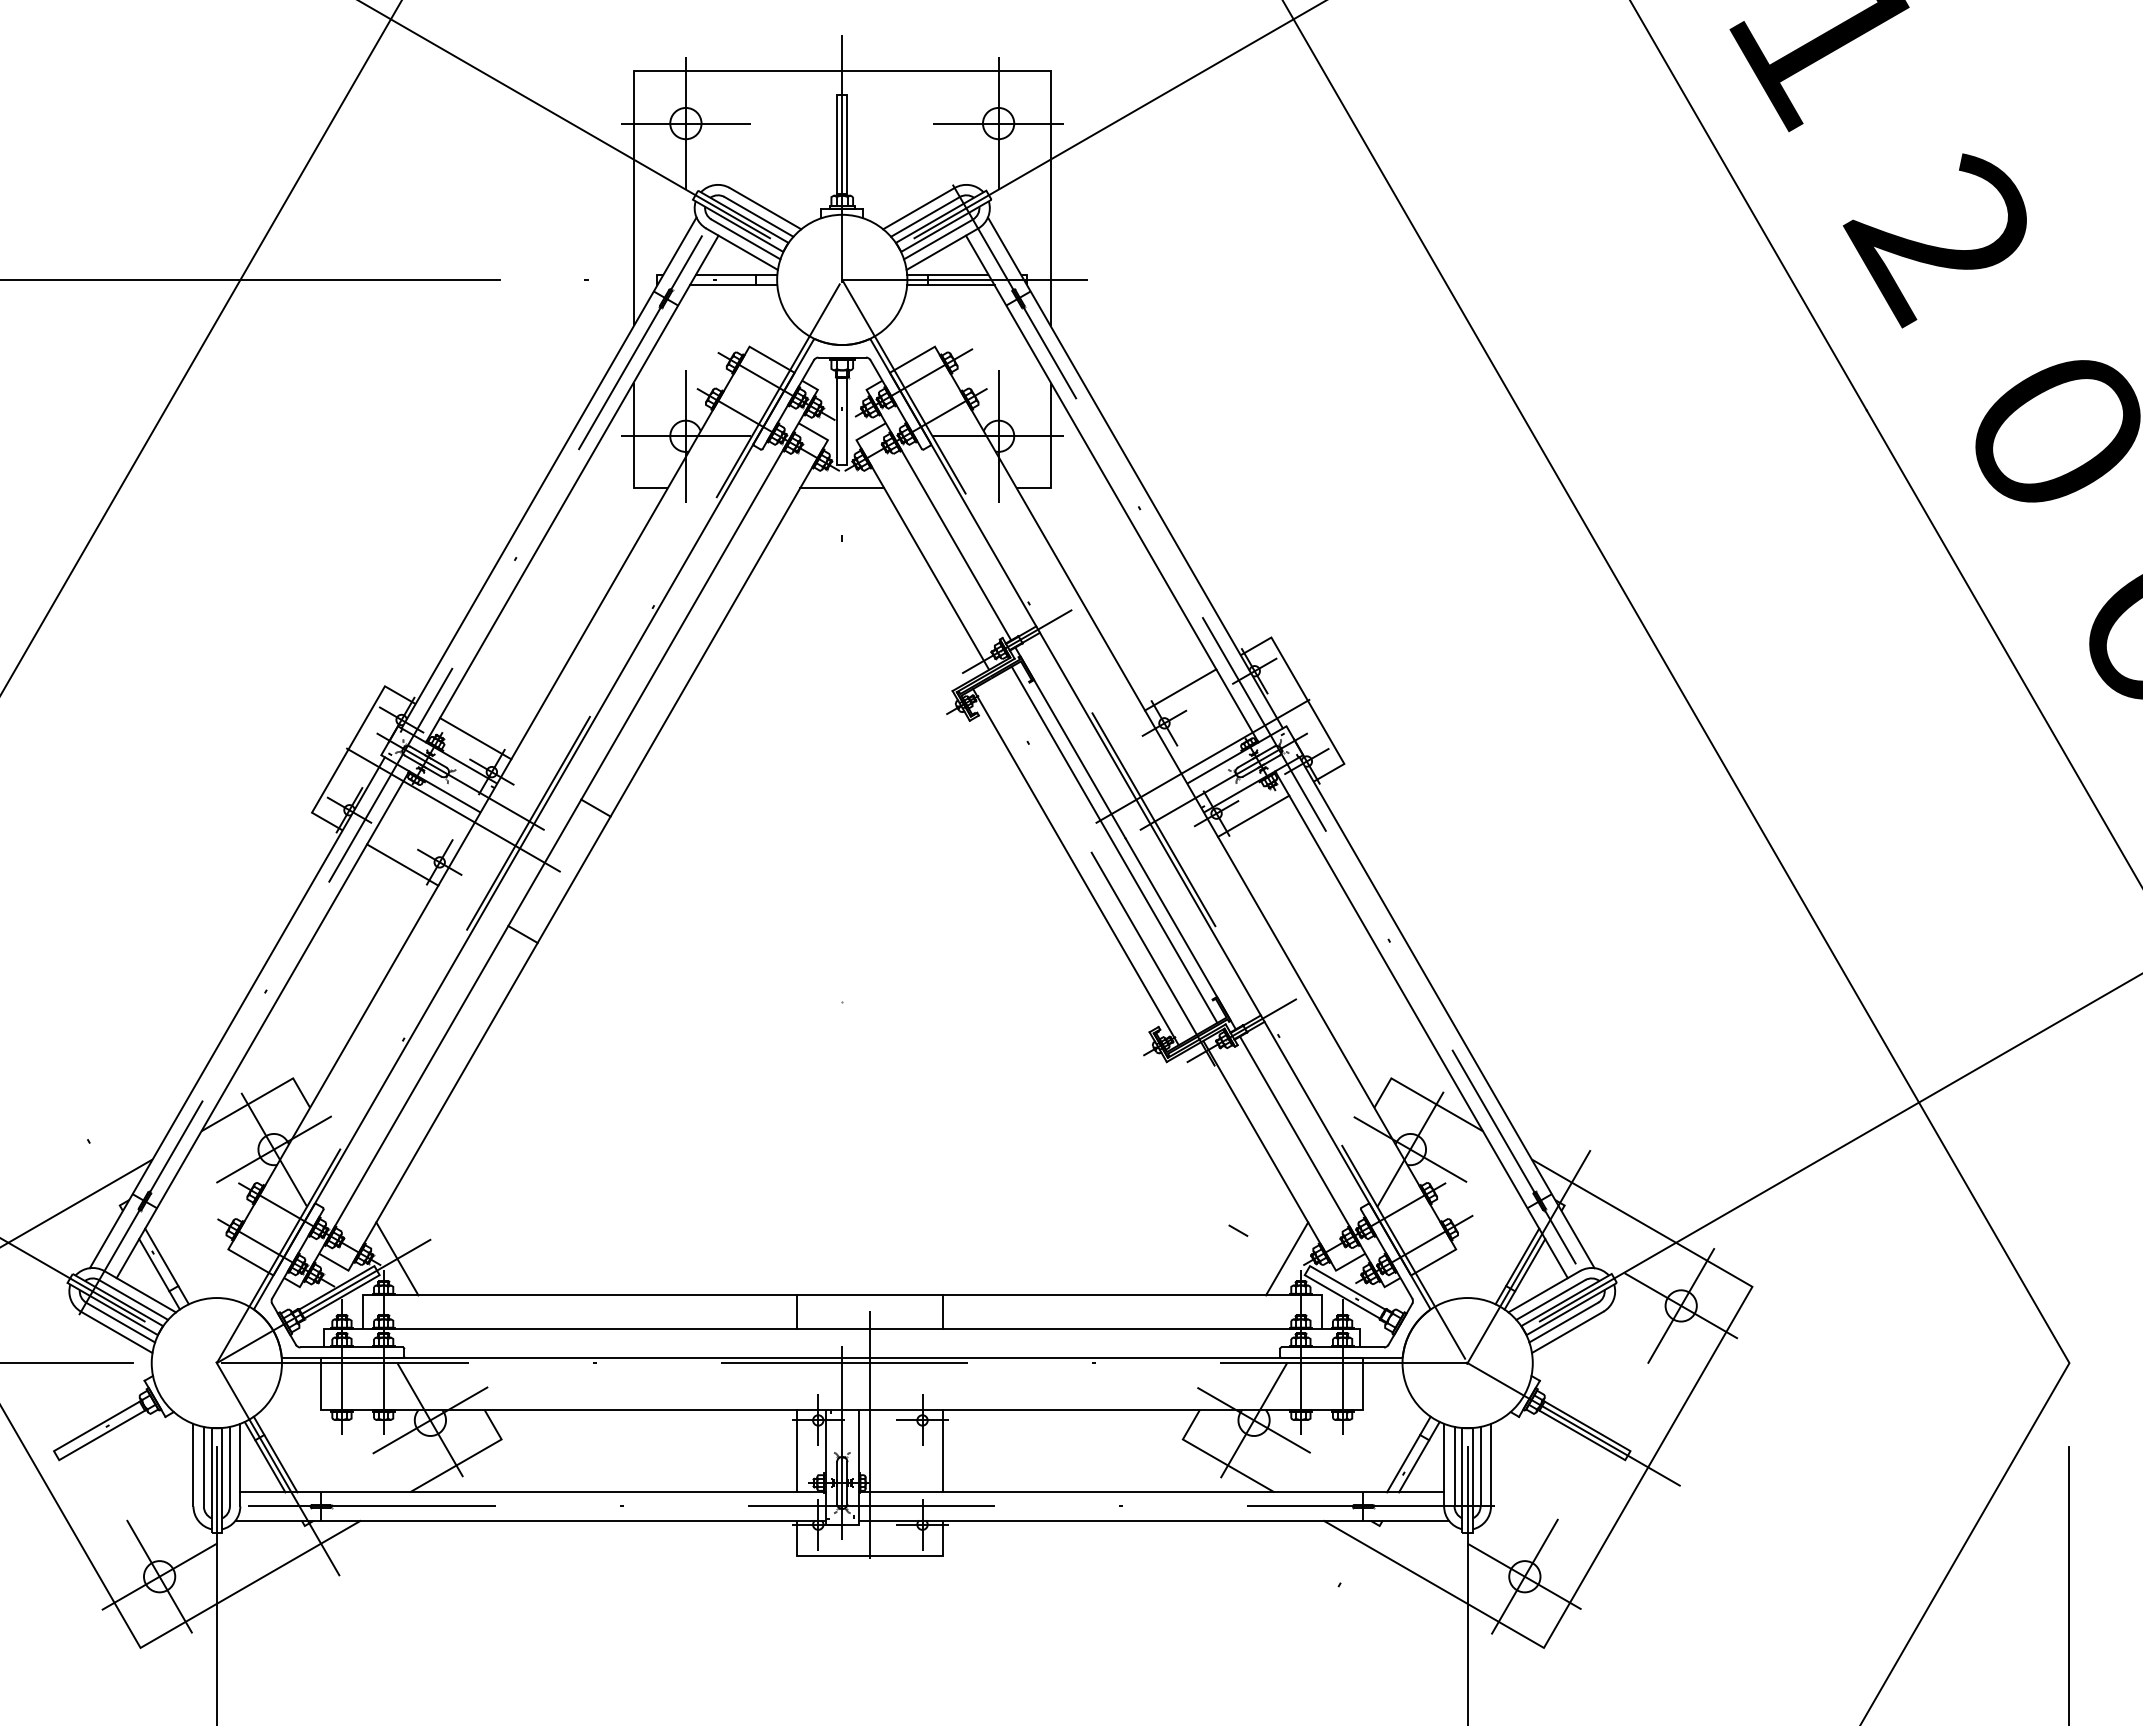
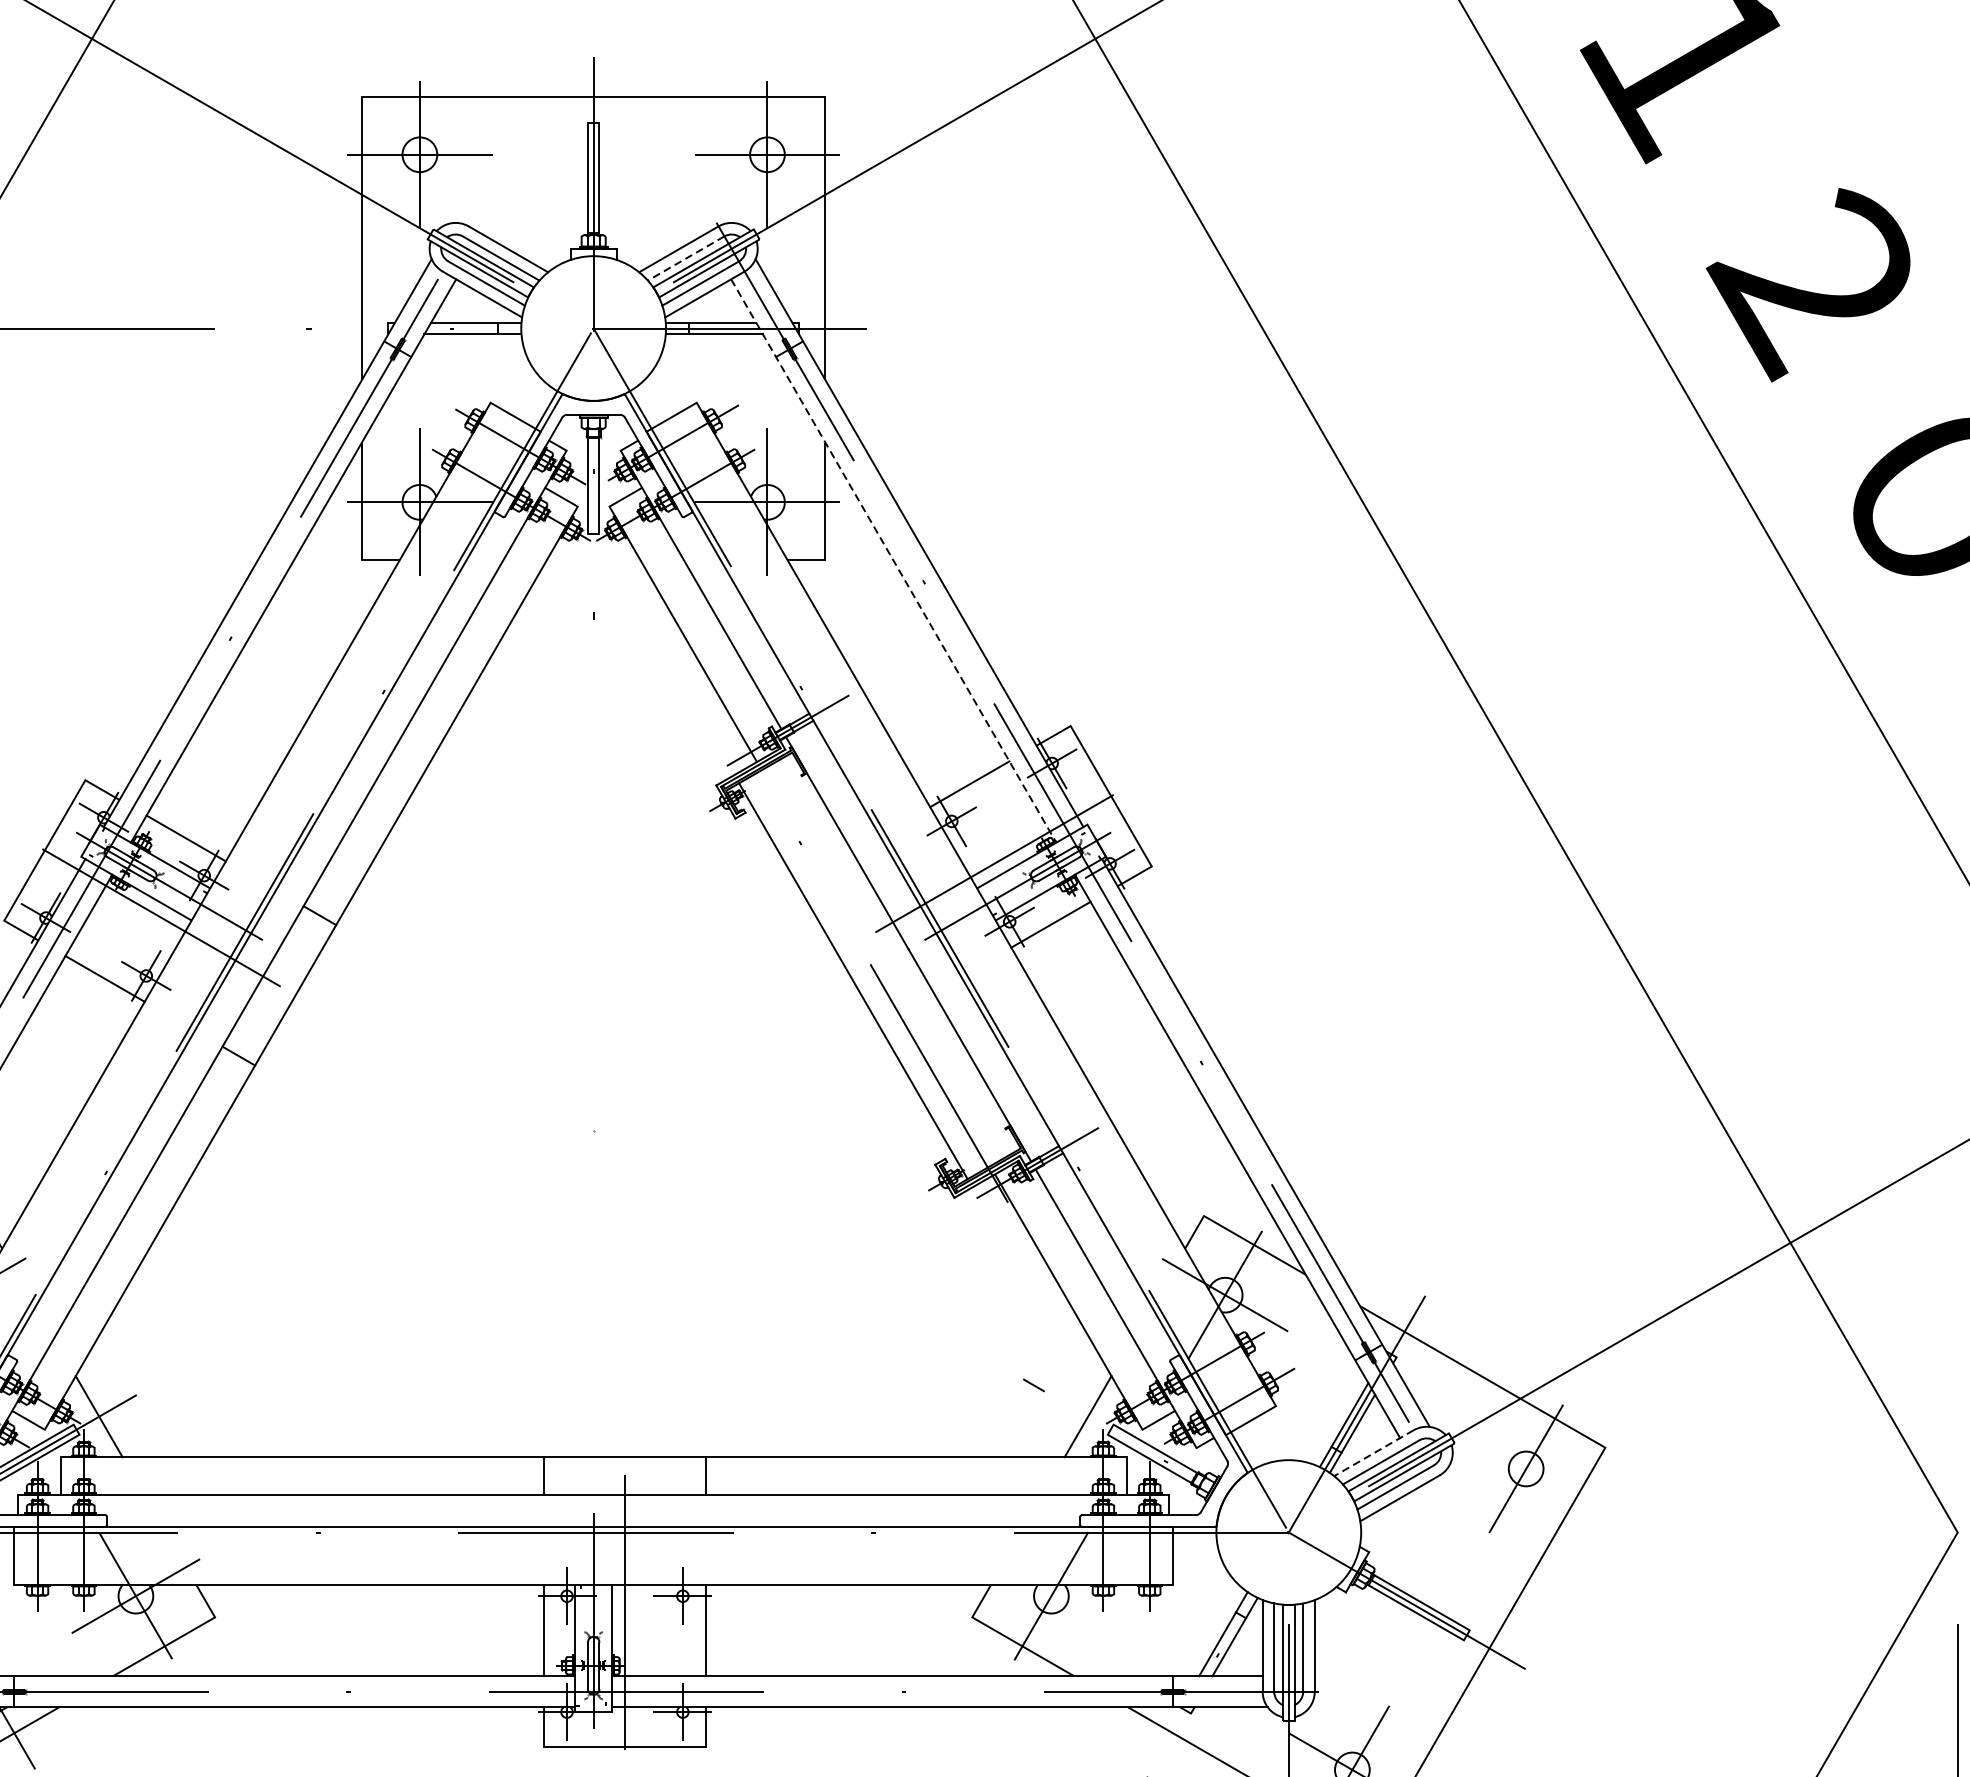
line: (925, 216) -> (686, 258), solid -> dashed
line: (842, 488) -> (593, 560), removed
line: (1112, 489) -> (894, 561), solid -> dashed
line: (1114, 844) -> (896, 956), removed
line: (1543, 1292) -> (1373, 1454), solid -> dashed
line: (1680, 1305) -> (1525, 1468), removed
line: (1253, 1420) -> (1050, 1596), removed

